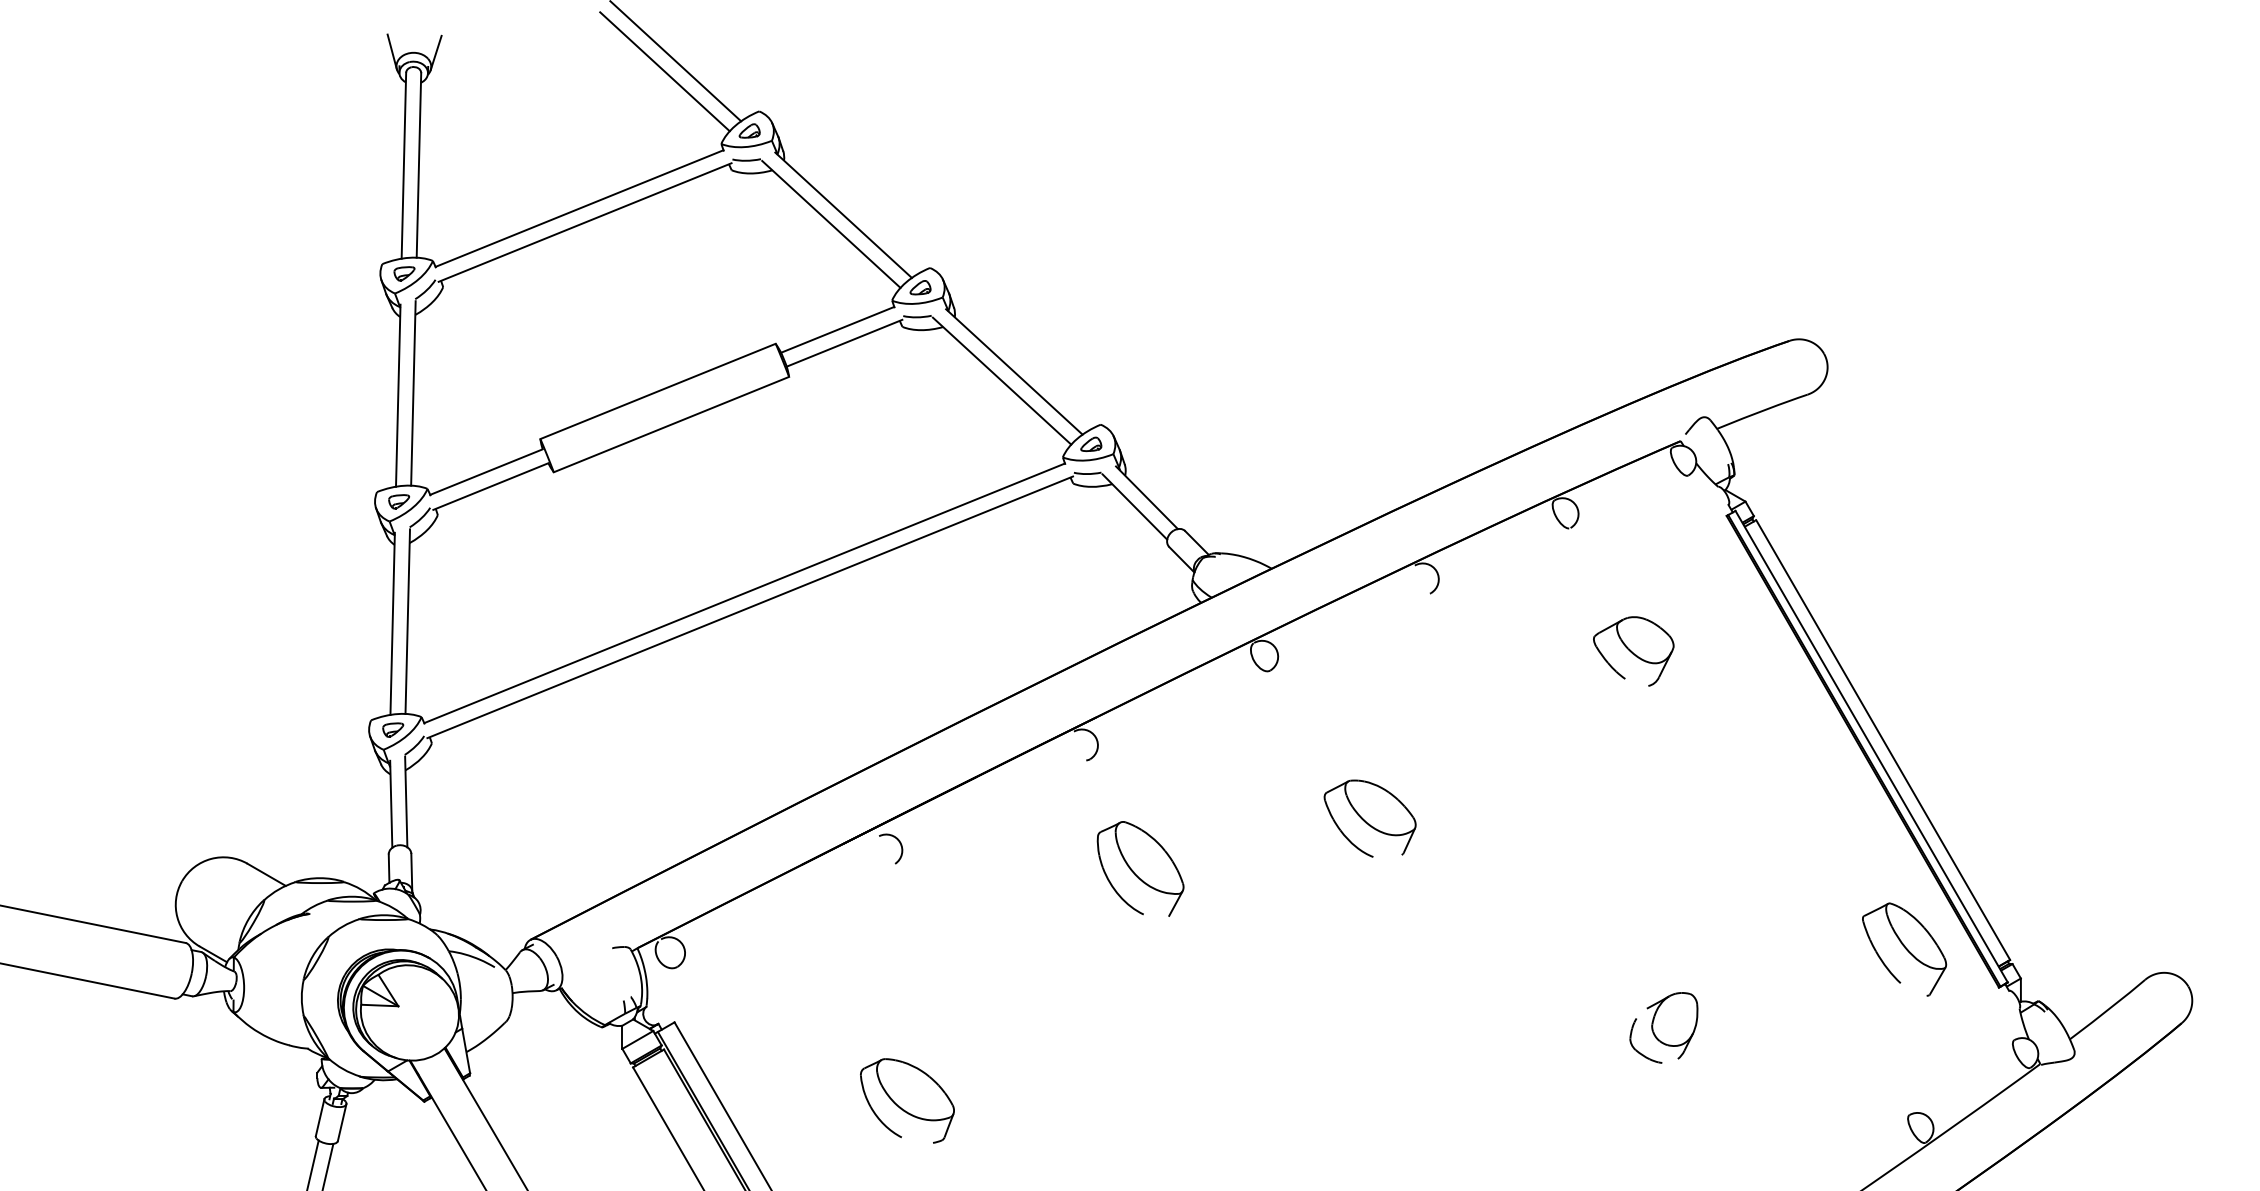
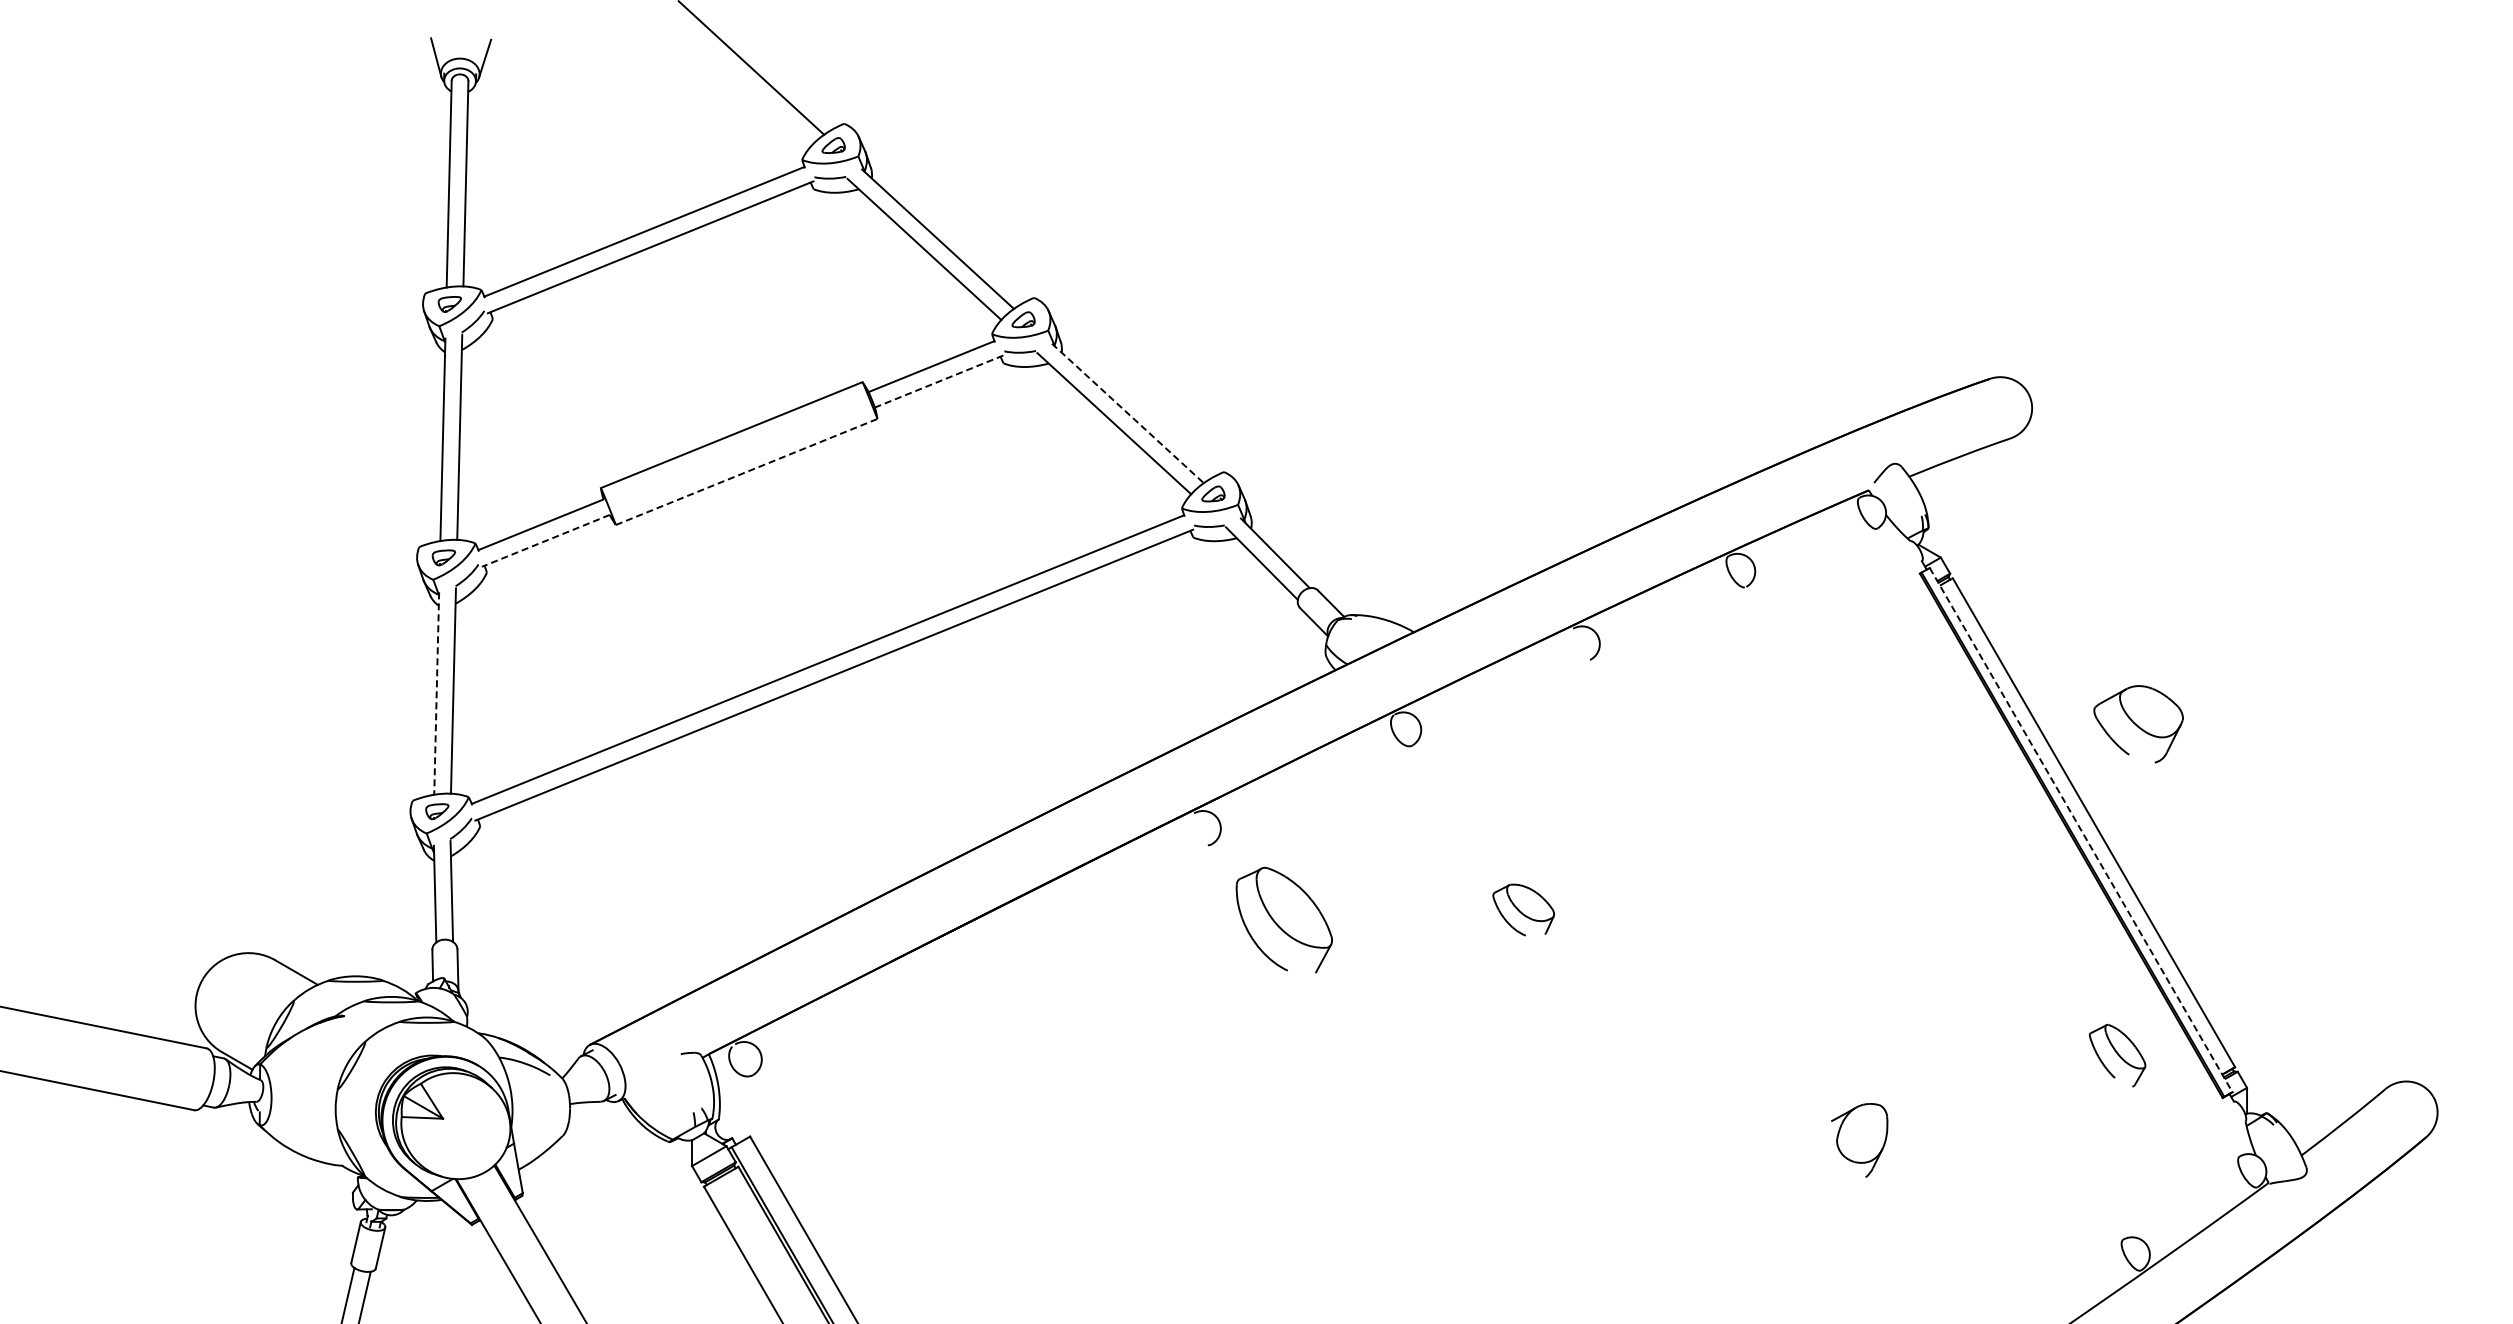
line: (665, 71) -> (739, 79), removed
line: (843, 343) -> (938, 381), solid -> dashed
line: (1014, 371) -> (1128, 413), solid -> dashed
line: (672, 424) -> (747, 471), solid -> dashed
line: (490, 487) -> (545, 541), solid -> dashed
line: (392, 624) -> (436, 694), solid -> dashed
part: (1633, 651) -> (2138, 724), moved
line: (1872, 747) -> (2081, 830), solid -> dashed
part: (1370, 818) -> (1523, 909), size x0.6
arc: (899, 844) -> (1000, 938), removed
part: (1139, 868) -> (1283, 919), moved
part: (1904, 949) -> (2117, 1055), size x0.6
part: (1639, 1051) -> (1823, 1169), removed
part: (906, 1100) -> (1008, 1223), removed

